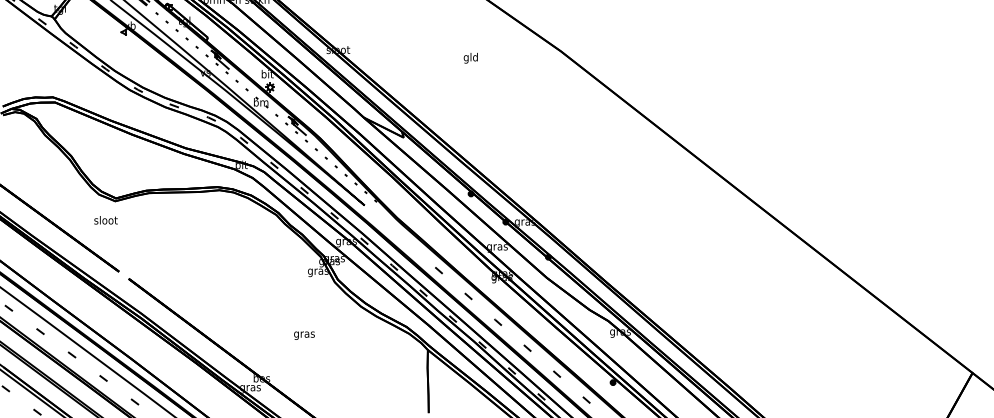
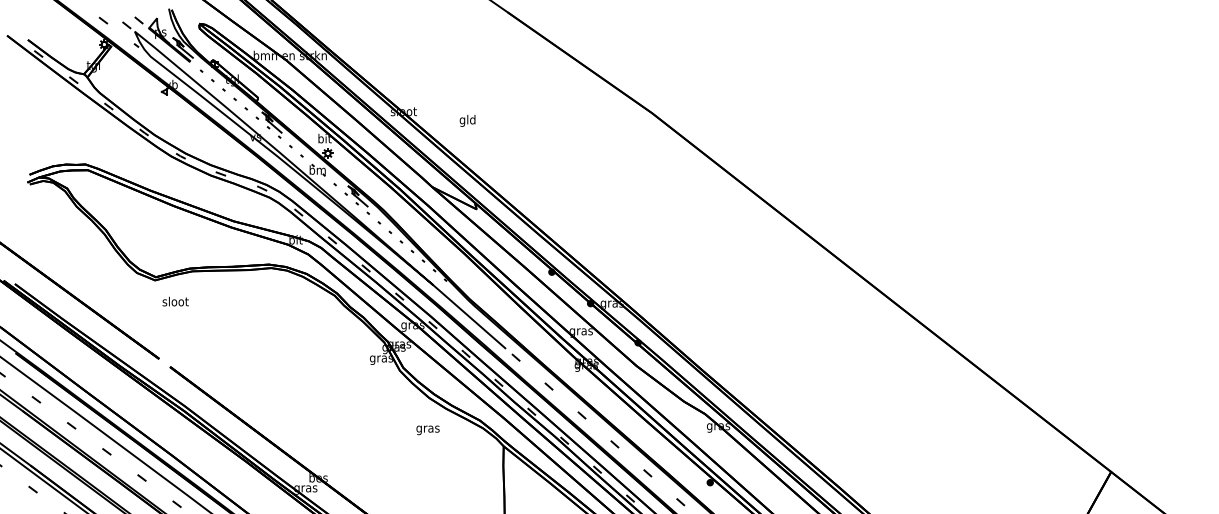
text: (470, 57) -> (467, 120), moved
text: (105, 220) -> (175, 301), moved
line: (397, 233) -> (469, 316), added
text: (303, 335) -> (427, 430), moved

